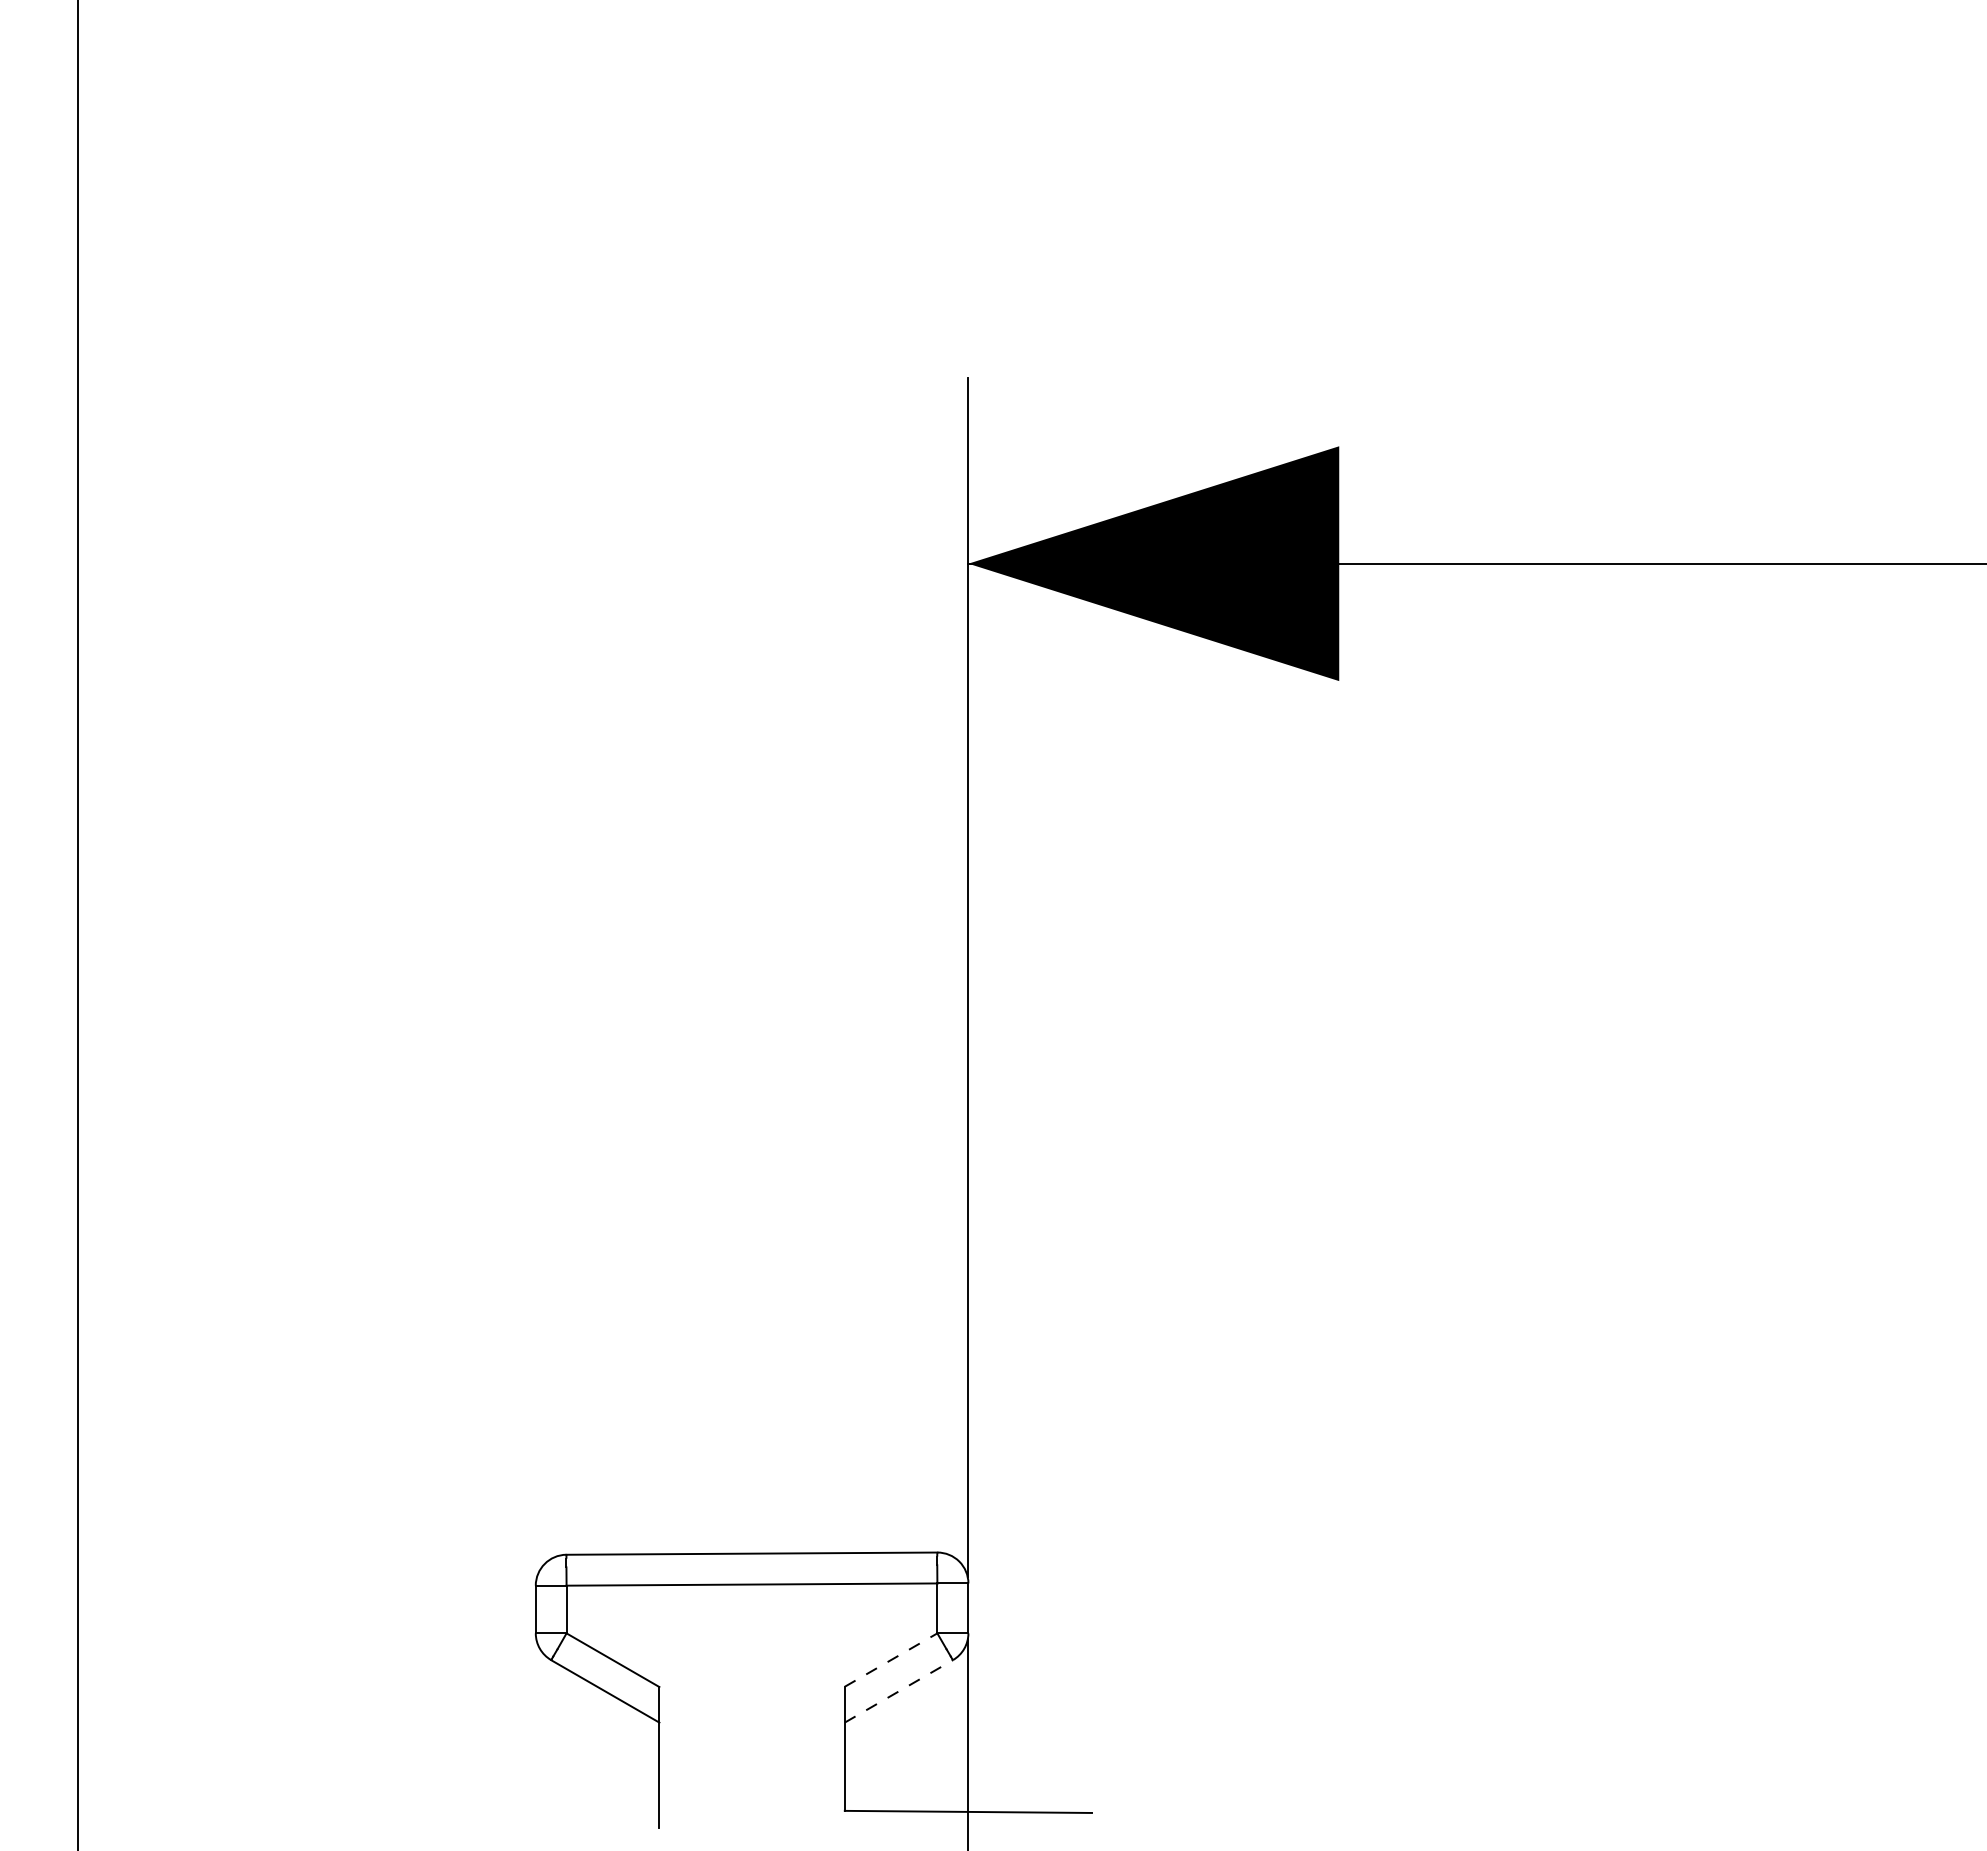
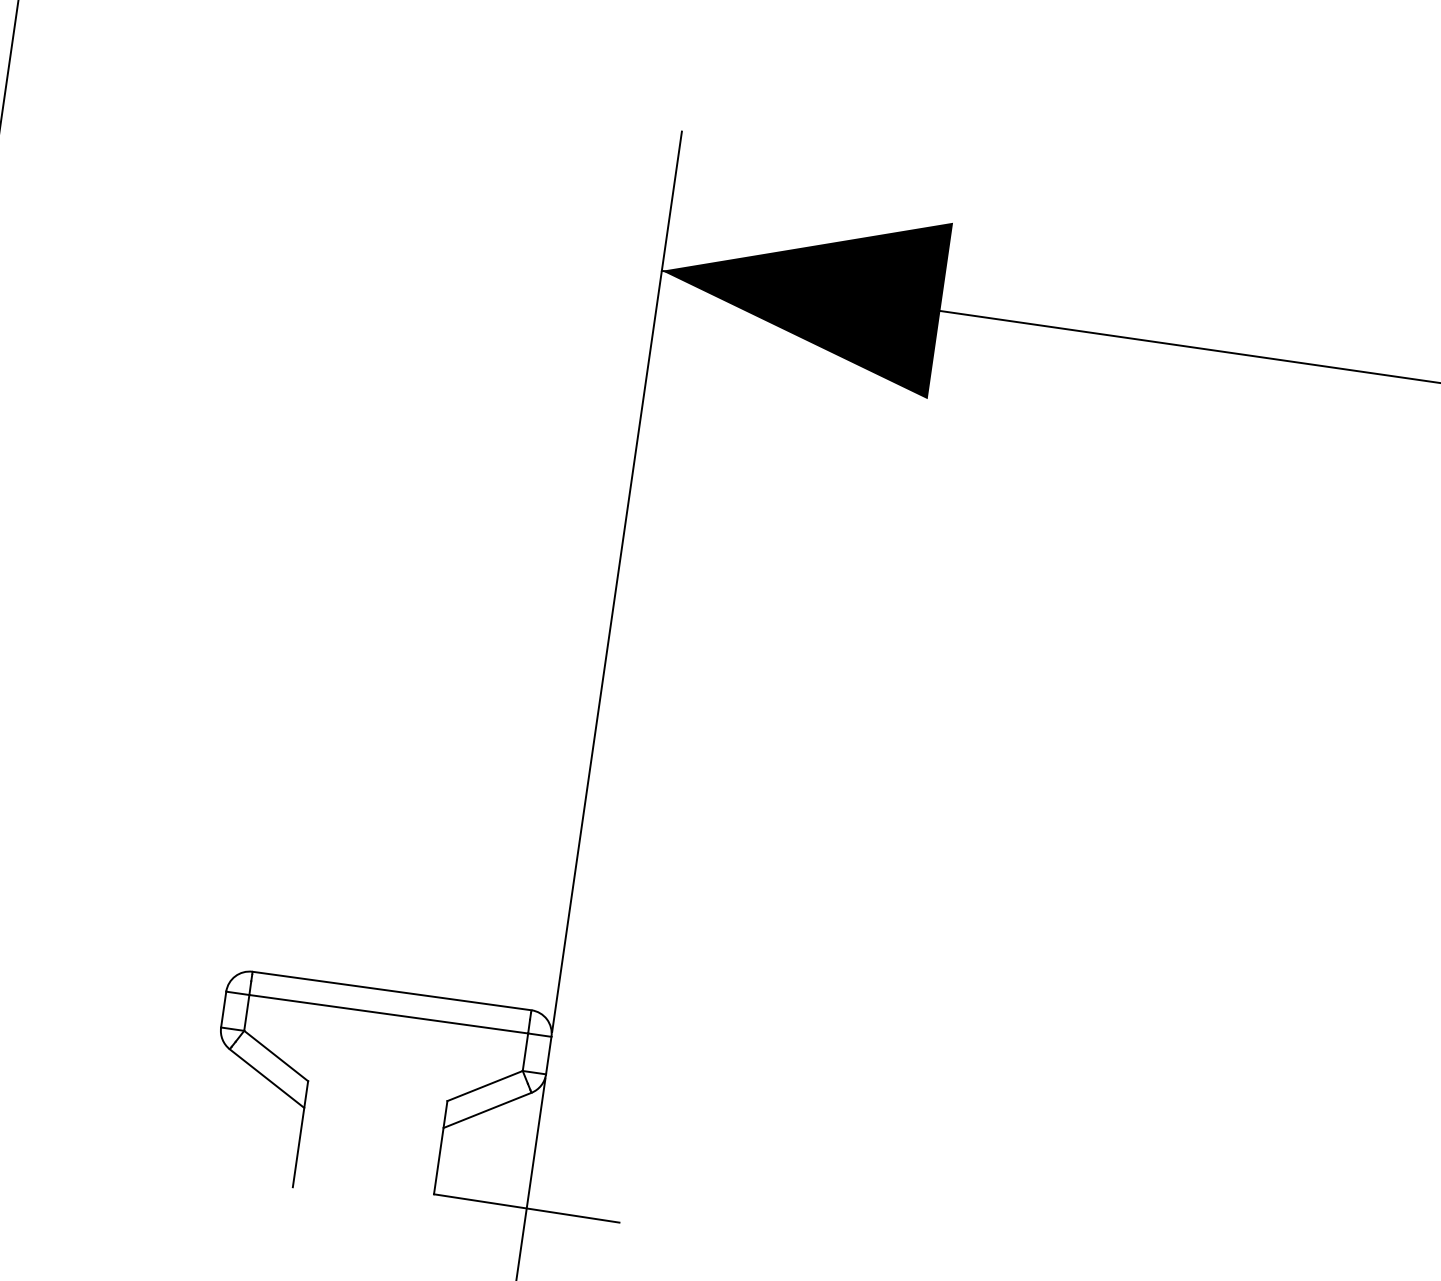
line: (891, 1659) -> (485, 1085), dashed -> solid
line: (899, 1691) -> (488, 1110), dashed -> solid

